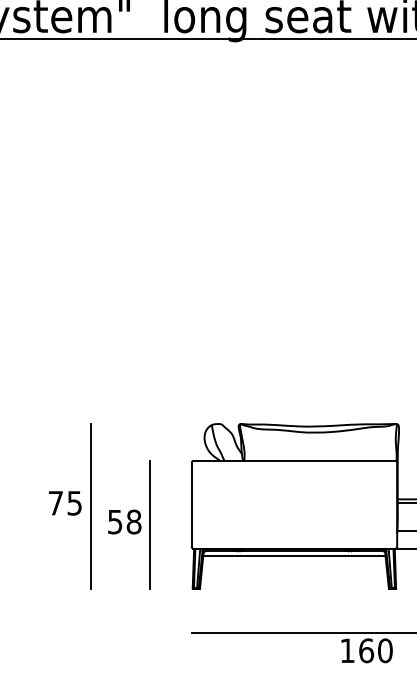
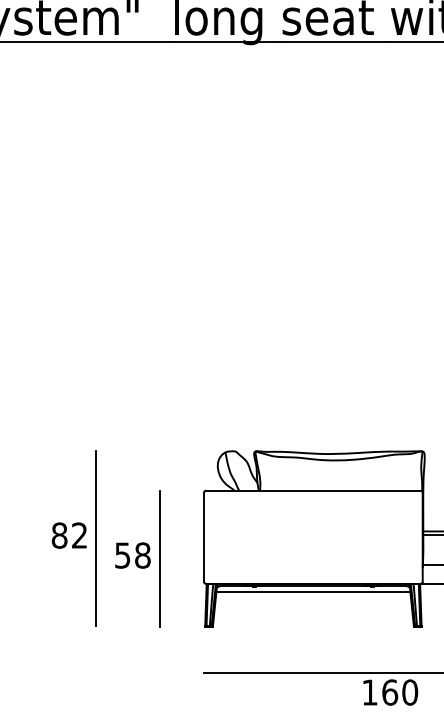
text: (64, 502) -> (68, 534), 75 -> 82

